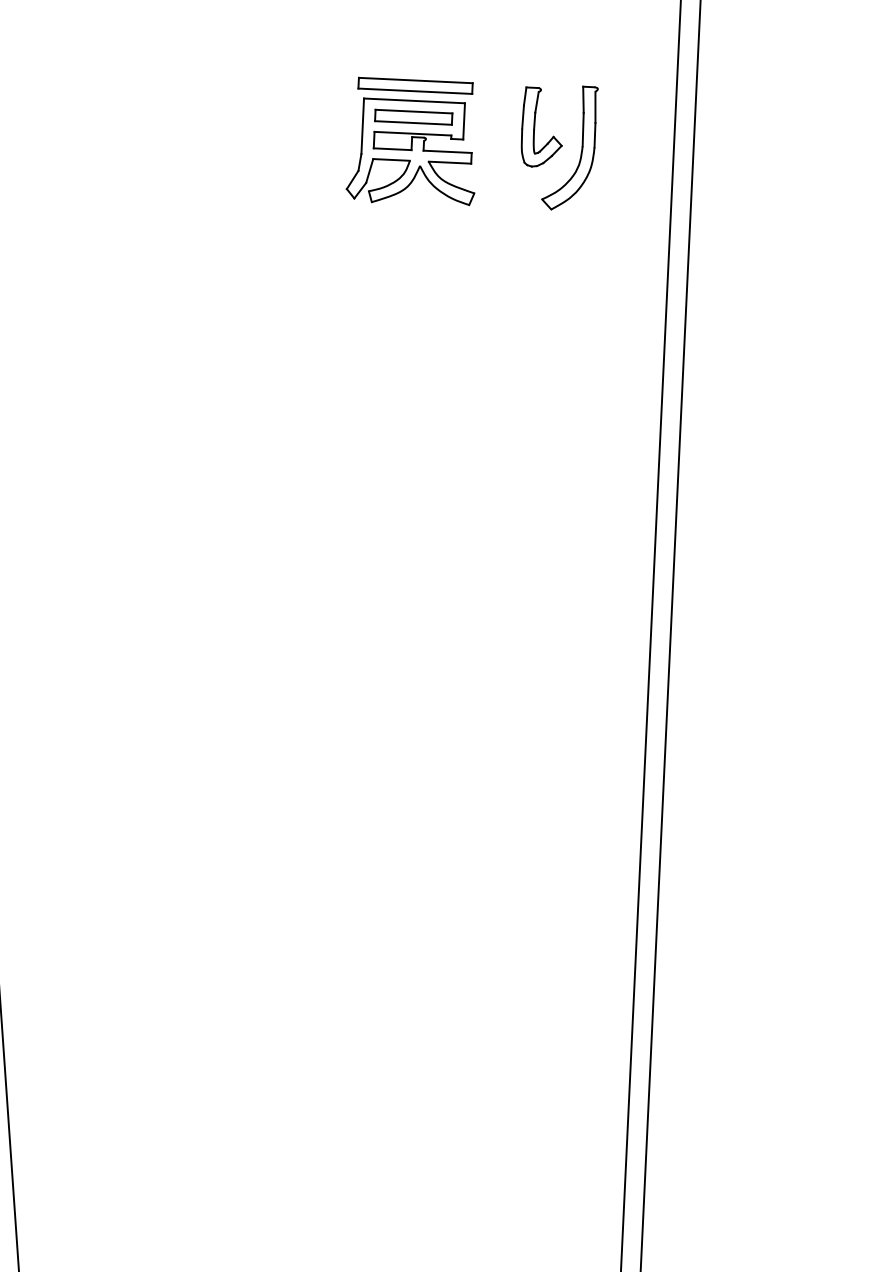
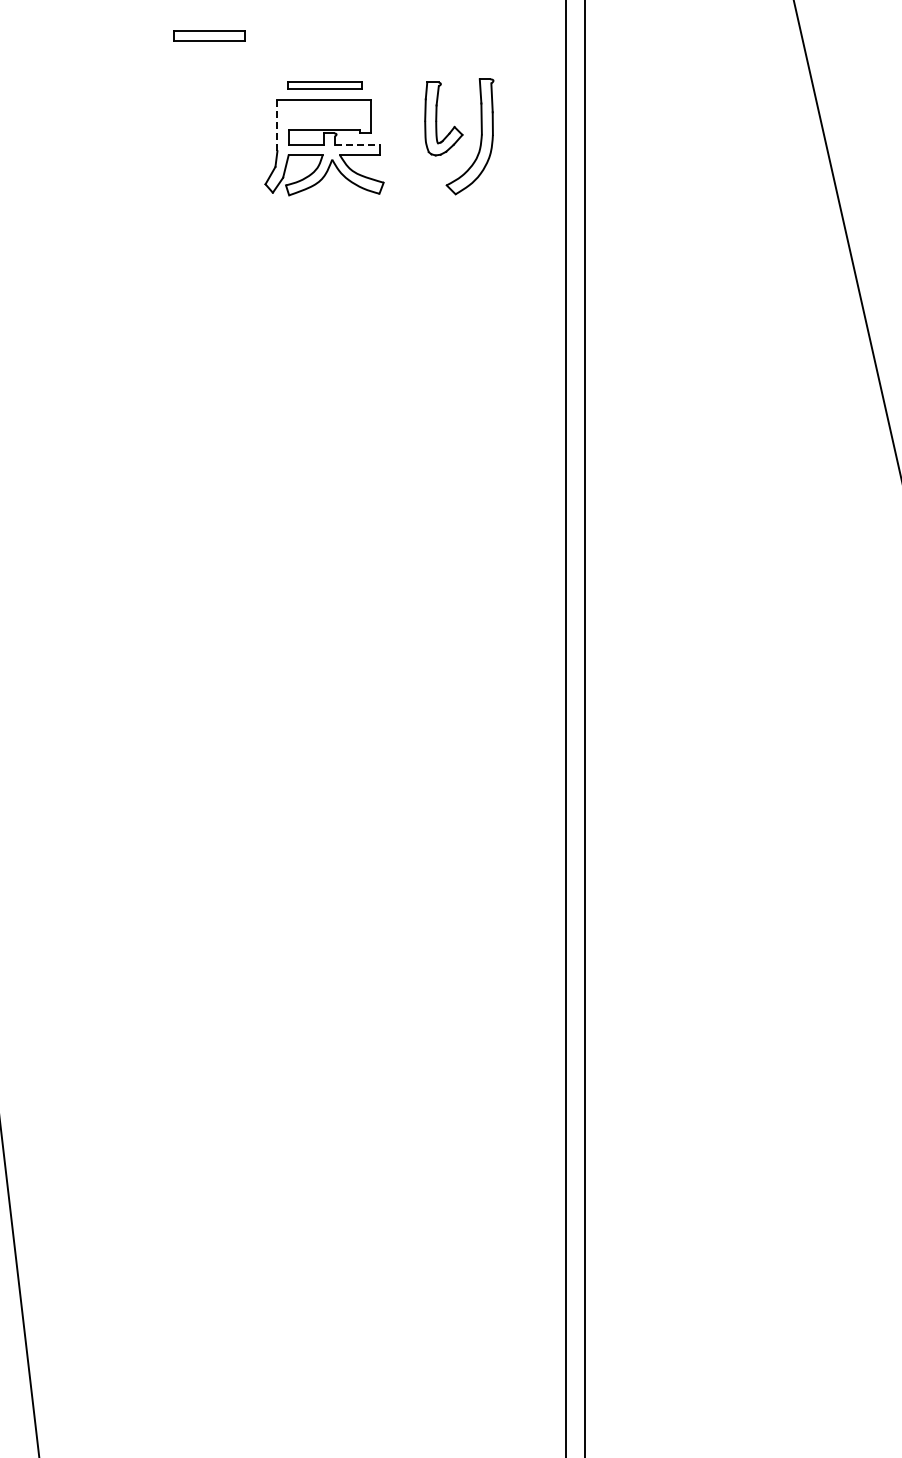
part: (415, 85) -> (324, 85), size x0.7
part: (414, 116) -> (209, 35), moved
line: (362, 126) -> (277, 125), solid -> dashed
line: (448, 151) -> (357, 145), solid -> dashed

